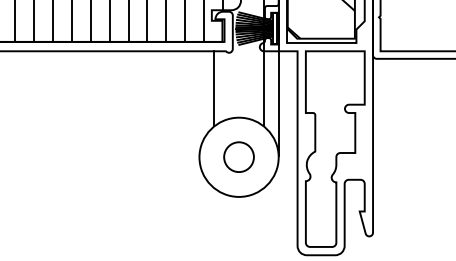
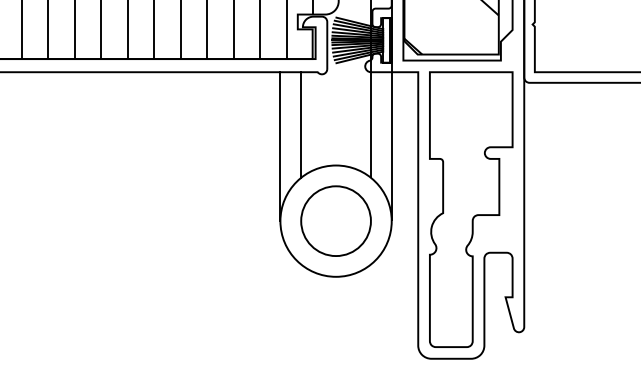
line: (199, 104) -> (280, 146), added
circle: (238, 156) -> (335, 220), size x1.67

